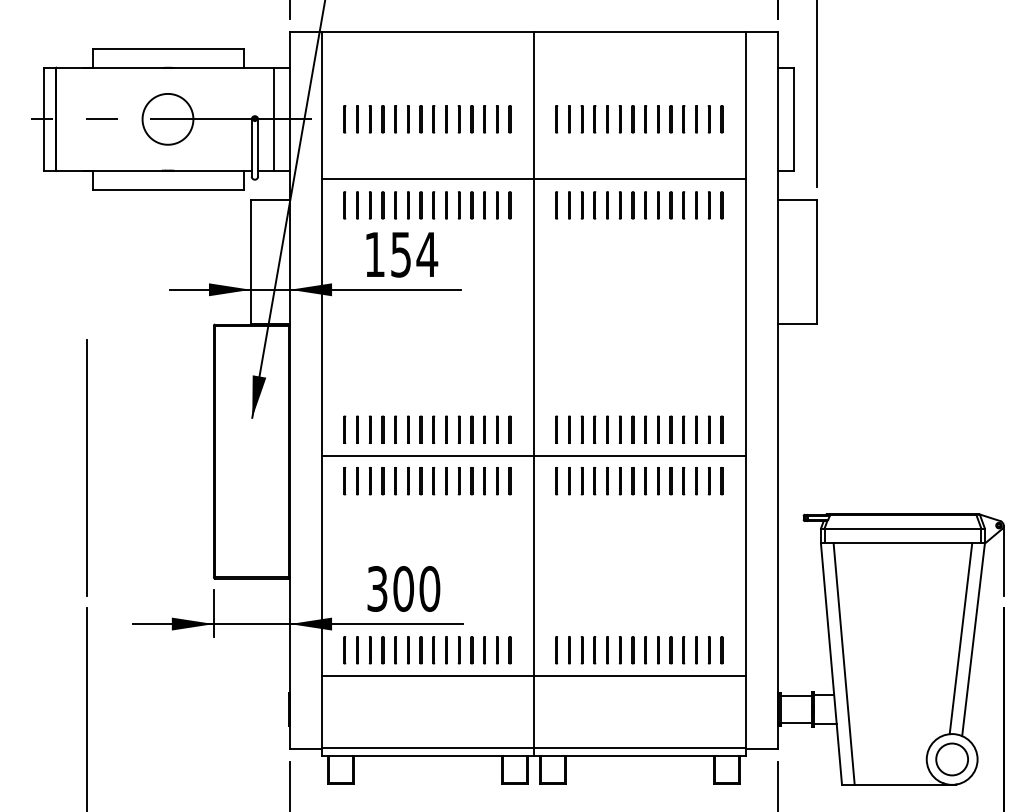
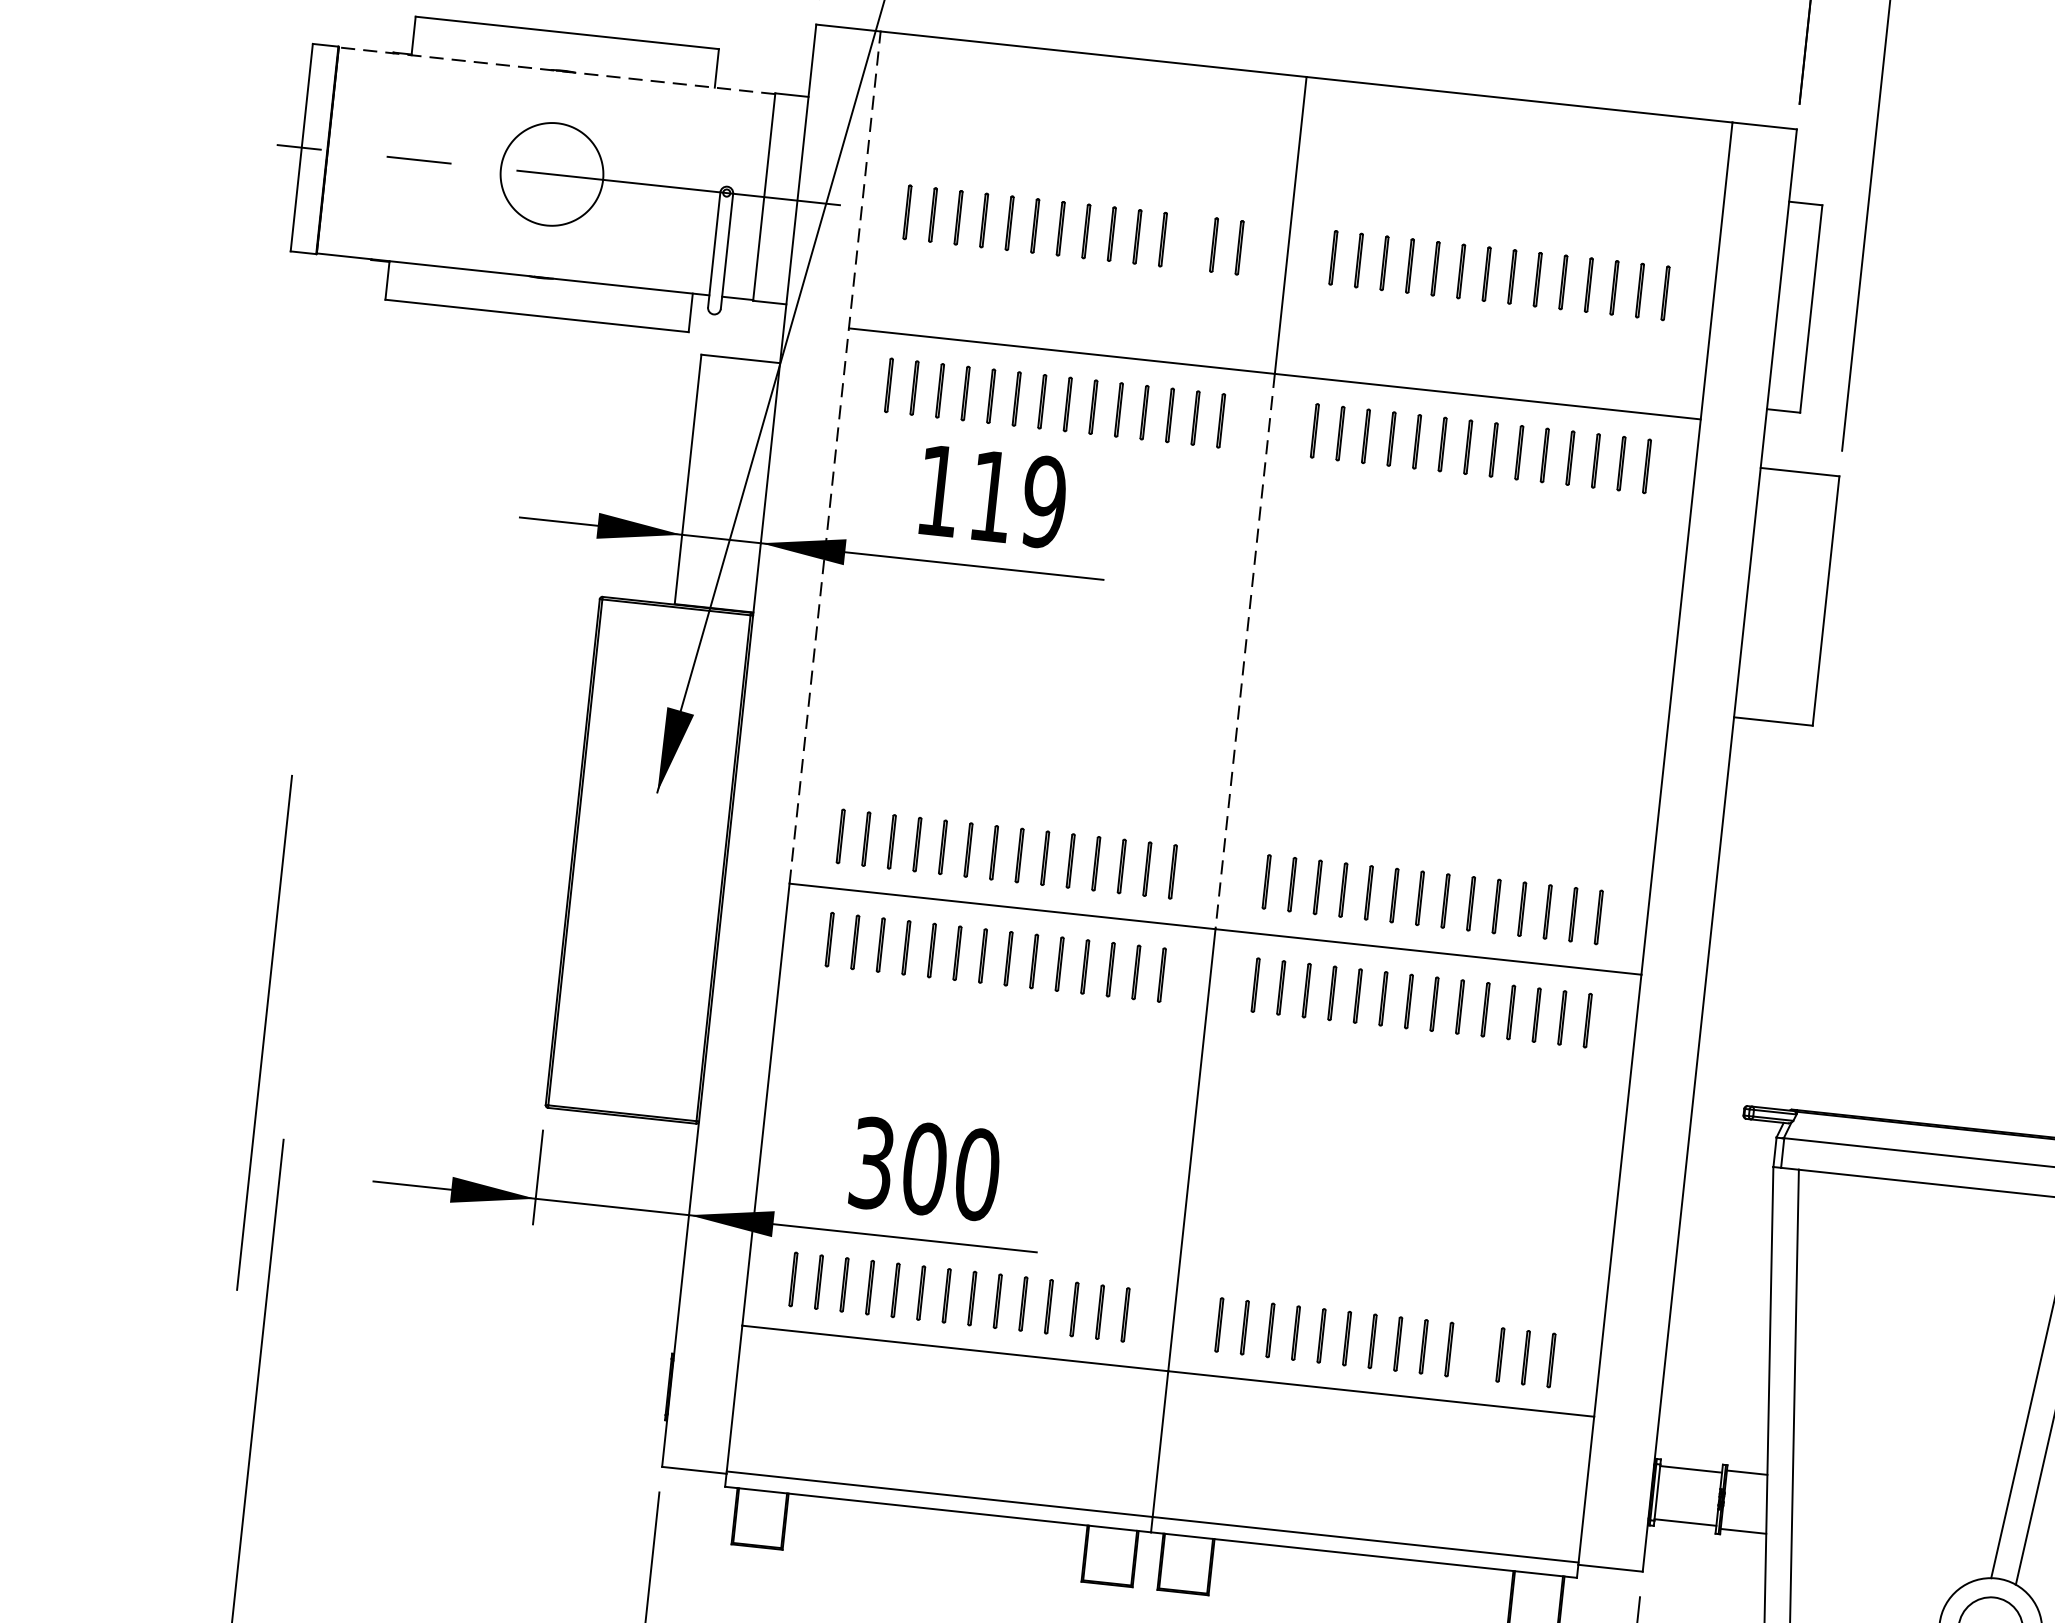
line: (165, 68) -> (557, 71), solid -> dashed
line: (484, 119) -> (1188, 242), removed
line: (322, 243) -> (835, 457), solid -> dashed
text: (414, 254) -> (1018, 499), 154 -> 119
line: (534, 318) -> (1245, 653), solid -> dashed
line: (86, 467) -> (264, 1032), moved
line: (683, 650) -> (1474, 1352), removed

